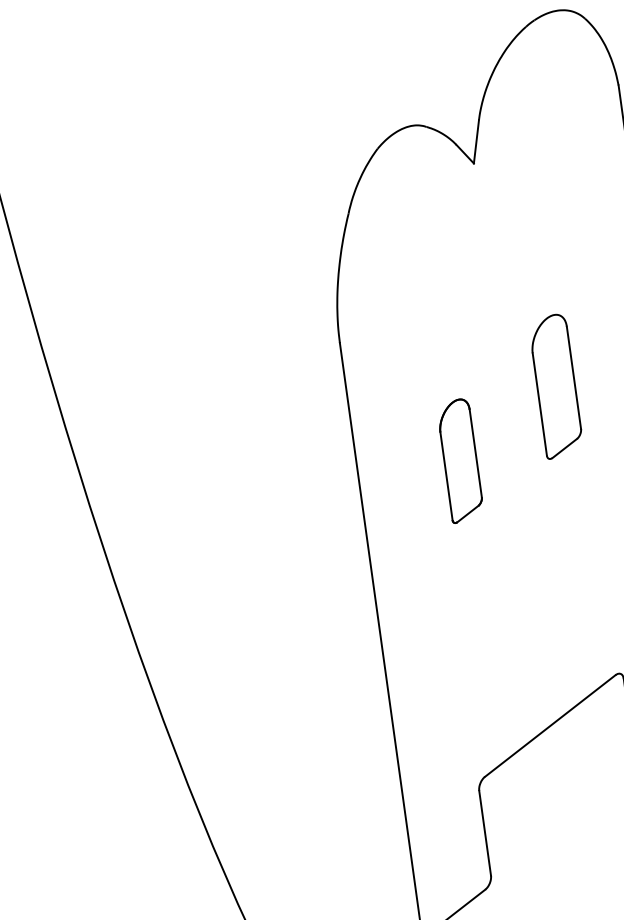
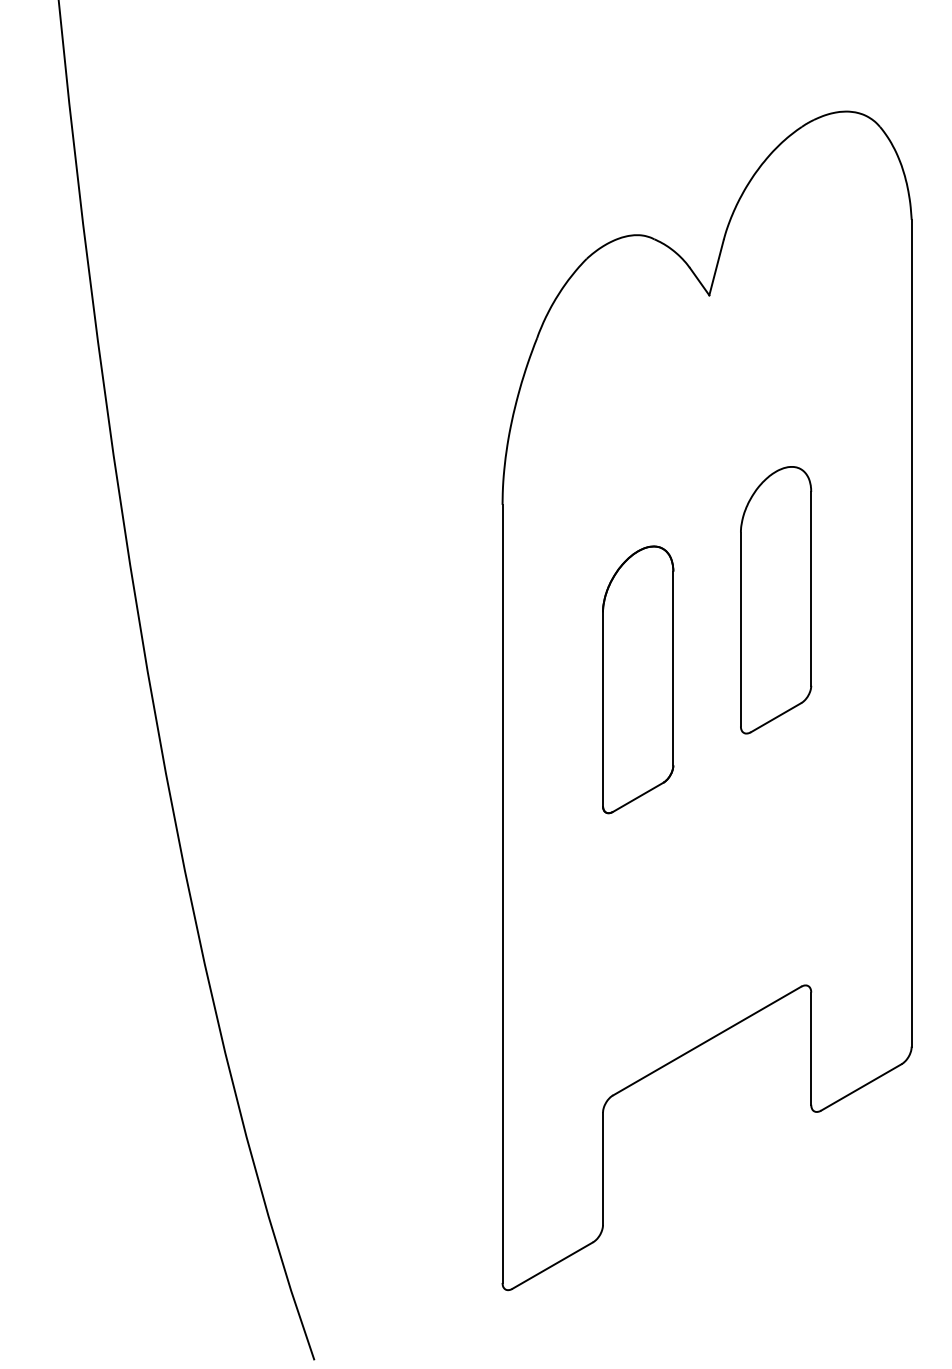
part: (556, 386) -> (776, 600), size x1.43
part: (460, 460) -> (638, 679), size x1.67

